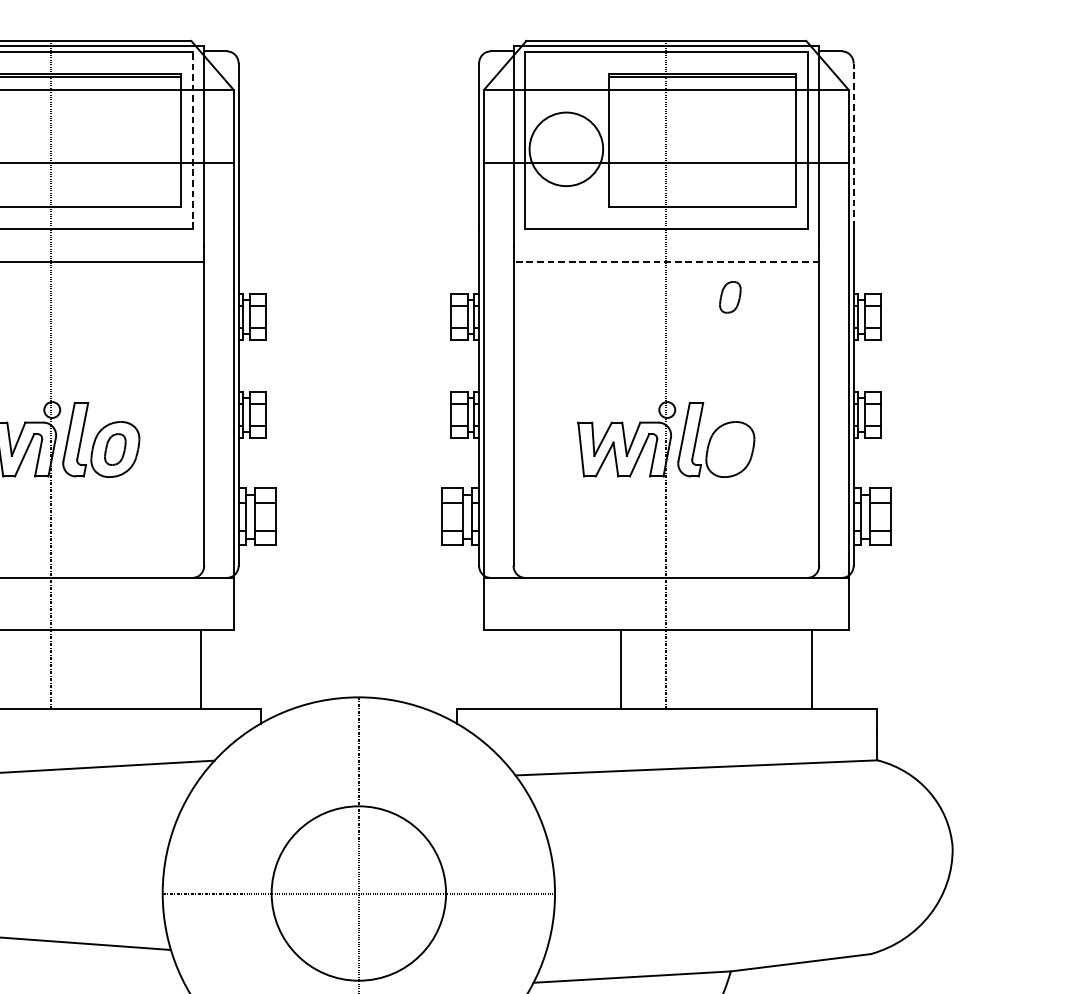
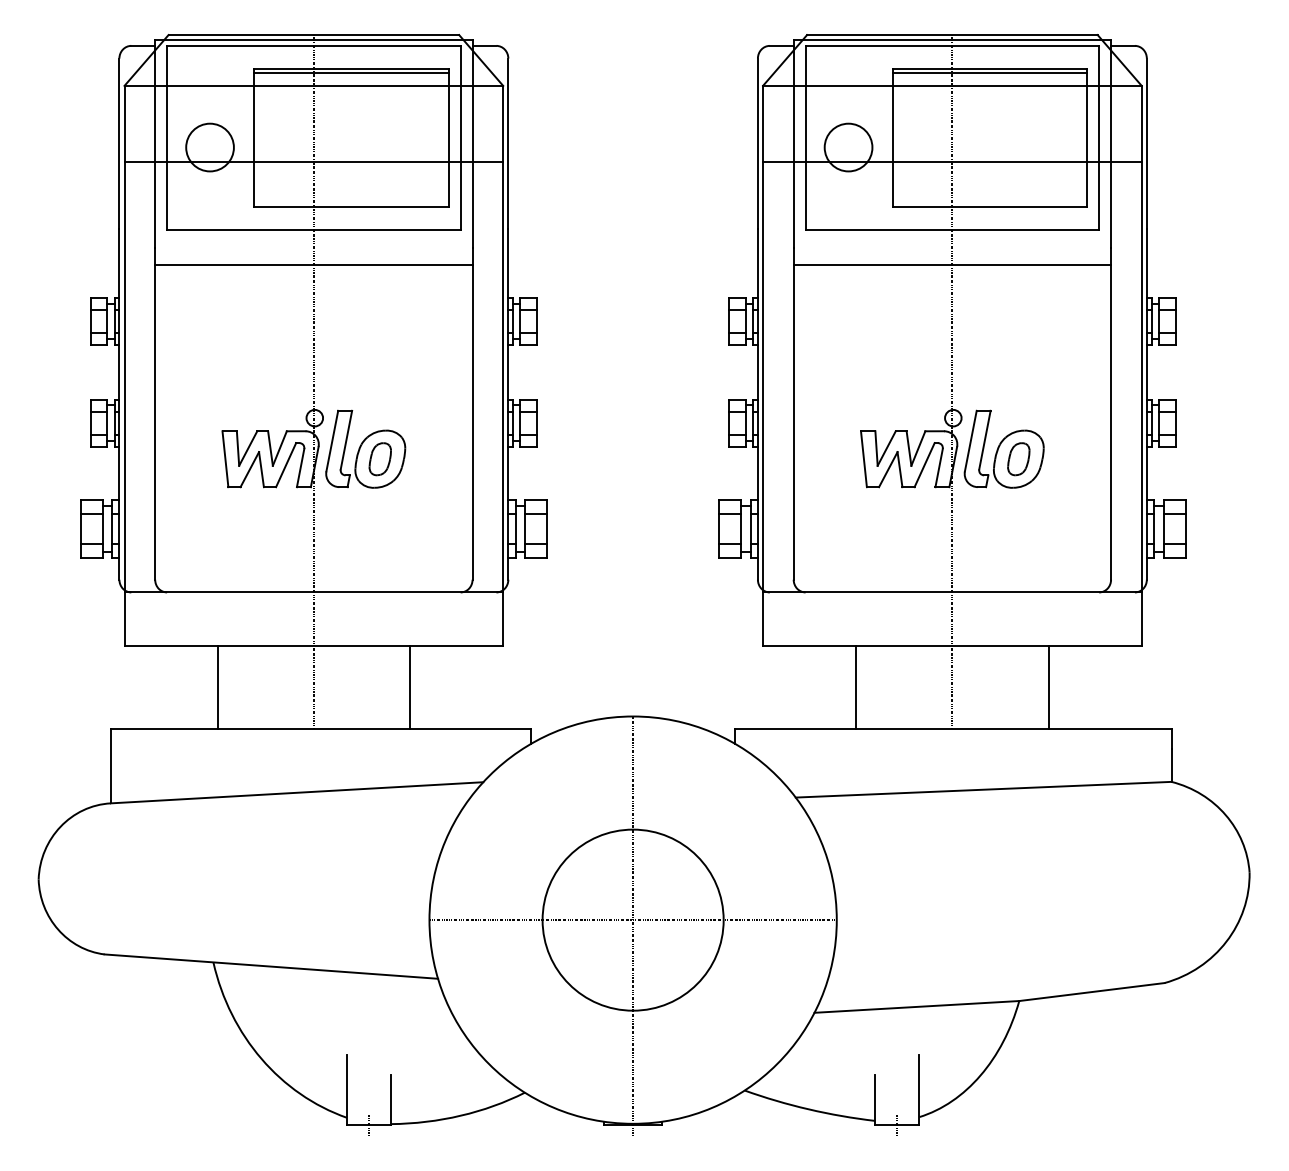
line: (192, 139) -> (460, 137), dashed -> solid
line: (853, 145) -> (1146, 143), dashed -> solid
circle: (566, 149) -> (848, 147), size x0.62
line: (666, 261) -> (952, 264), dashed -> solid
part: (730, 297) -> (1018, 459), moved
line: (200, 669) -> (409, 687), moved
line: (621, 669) -> (856, 687), moved
line: (811, 669) -> (1048, 687), moved

